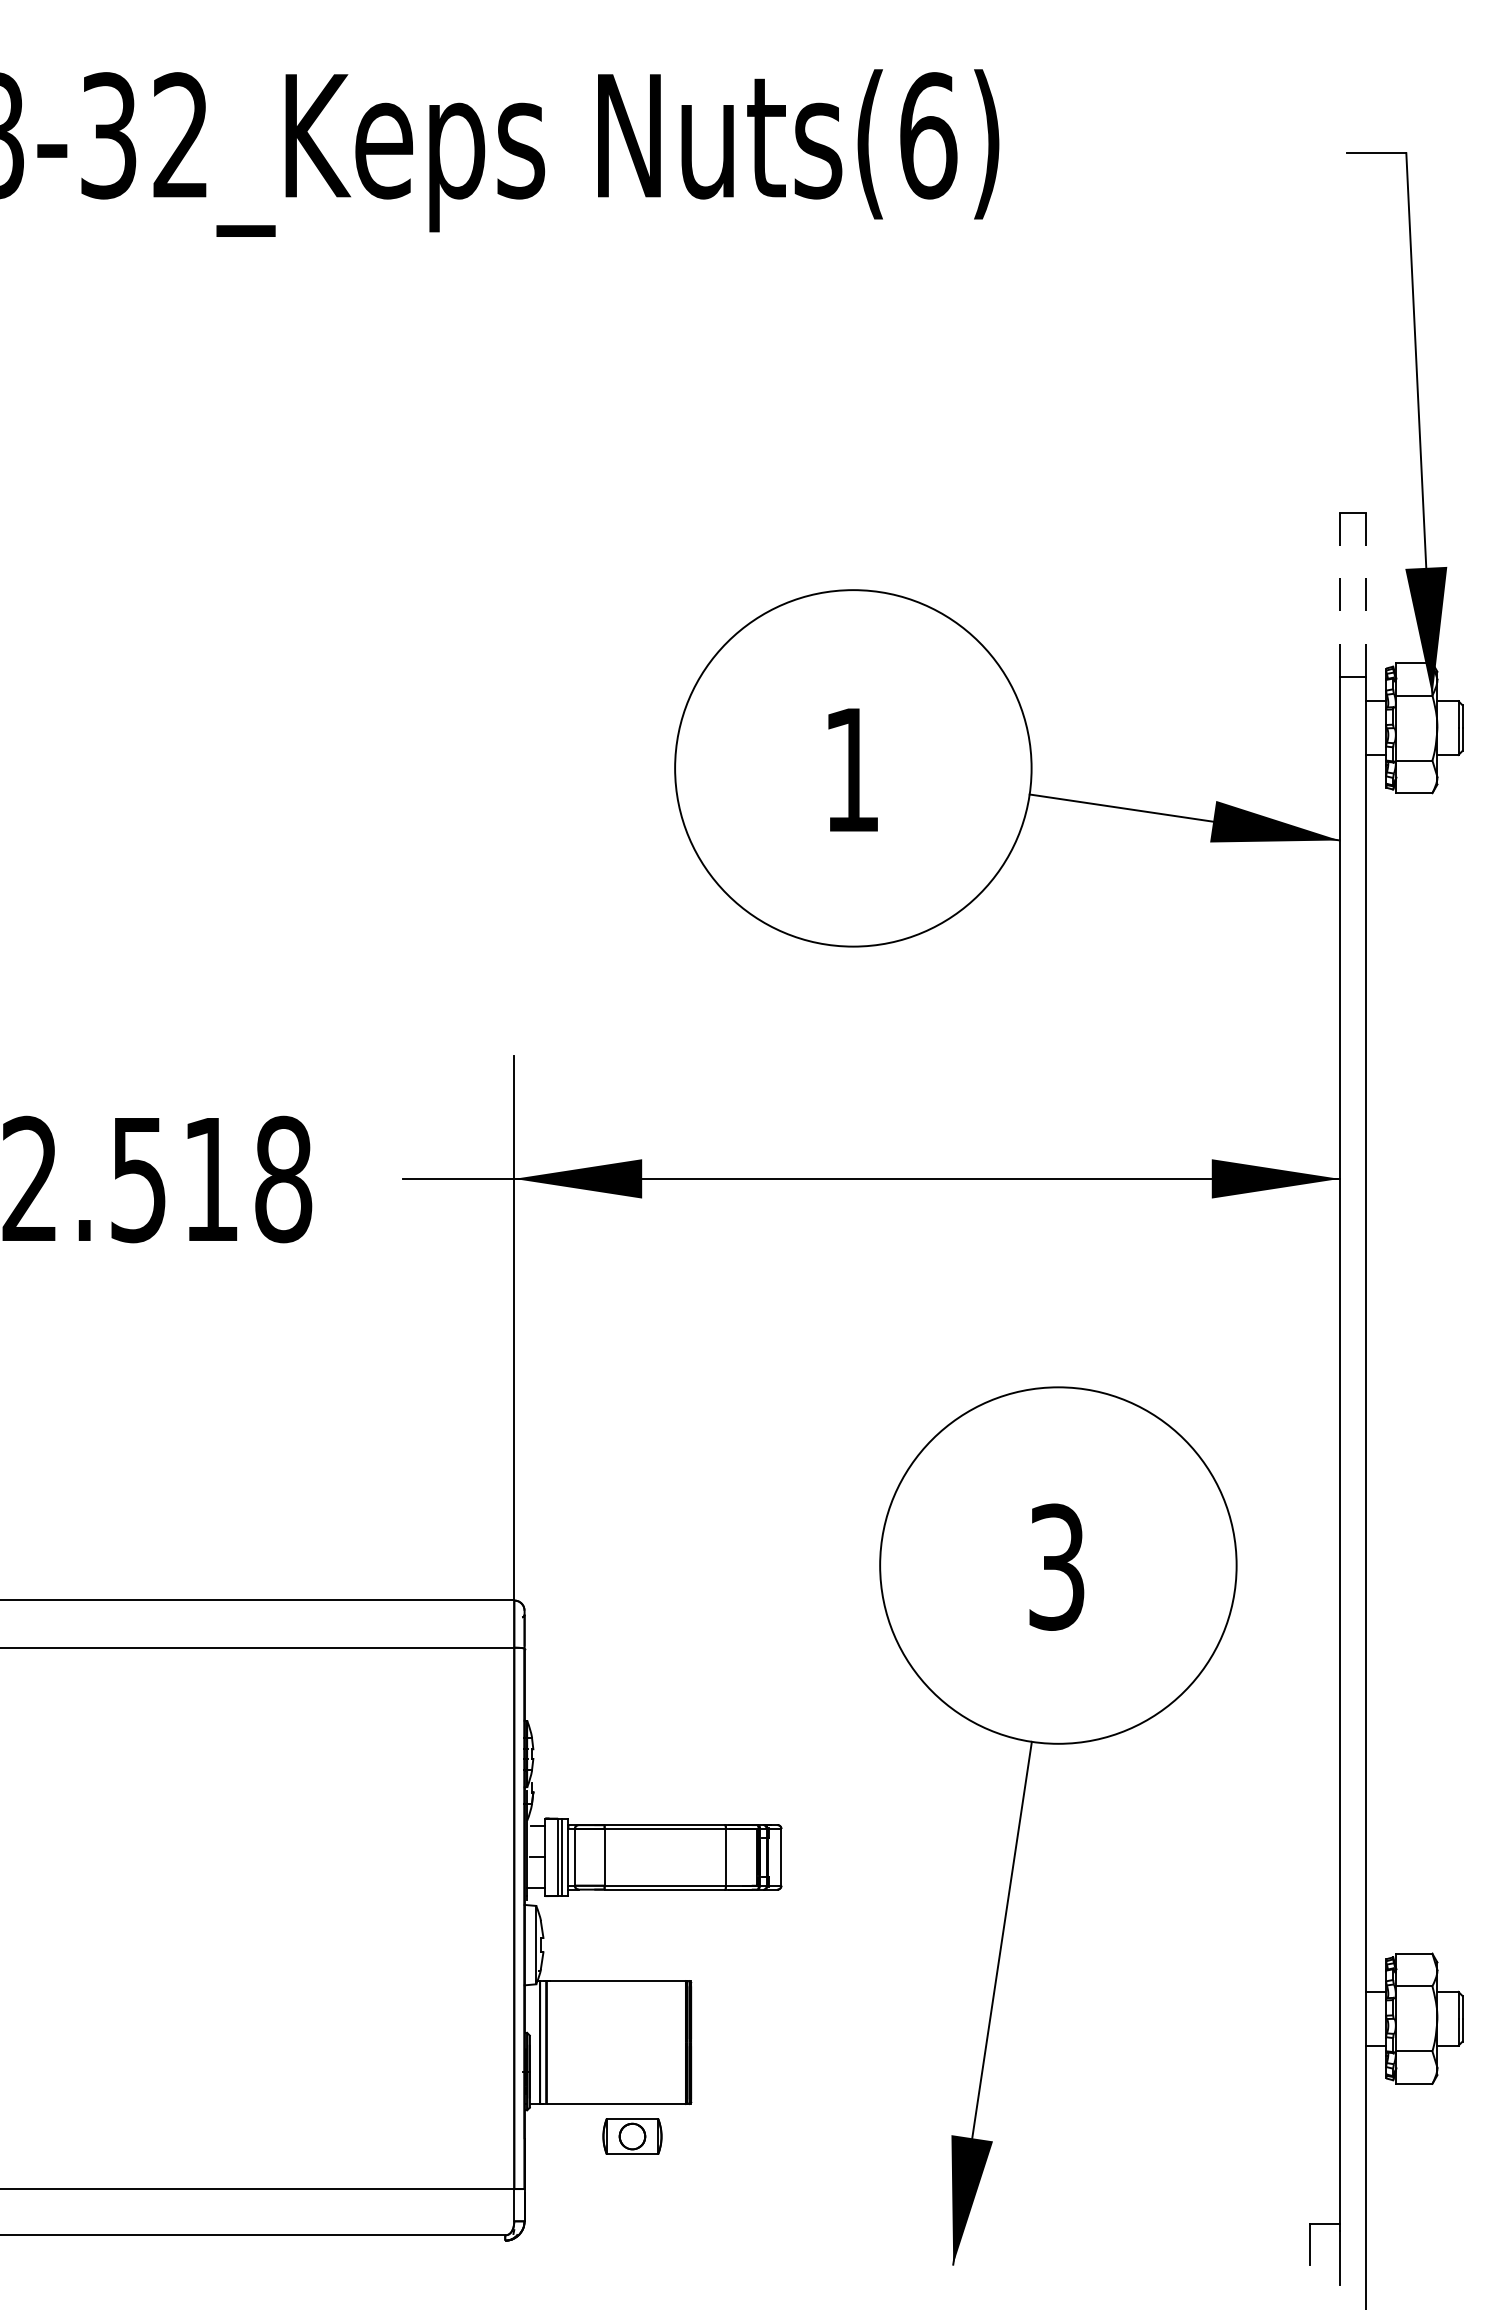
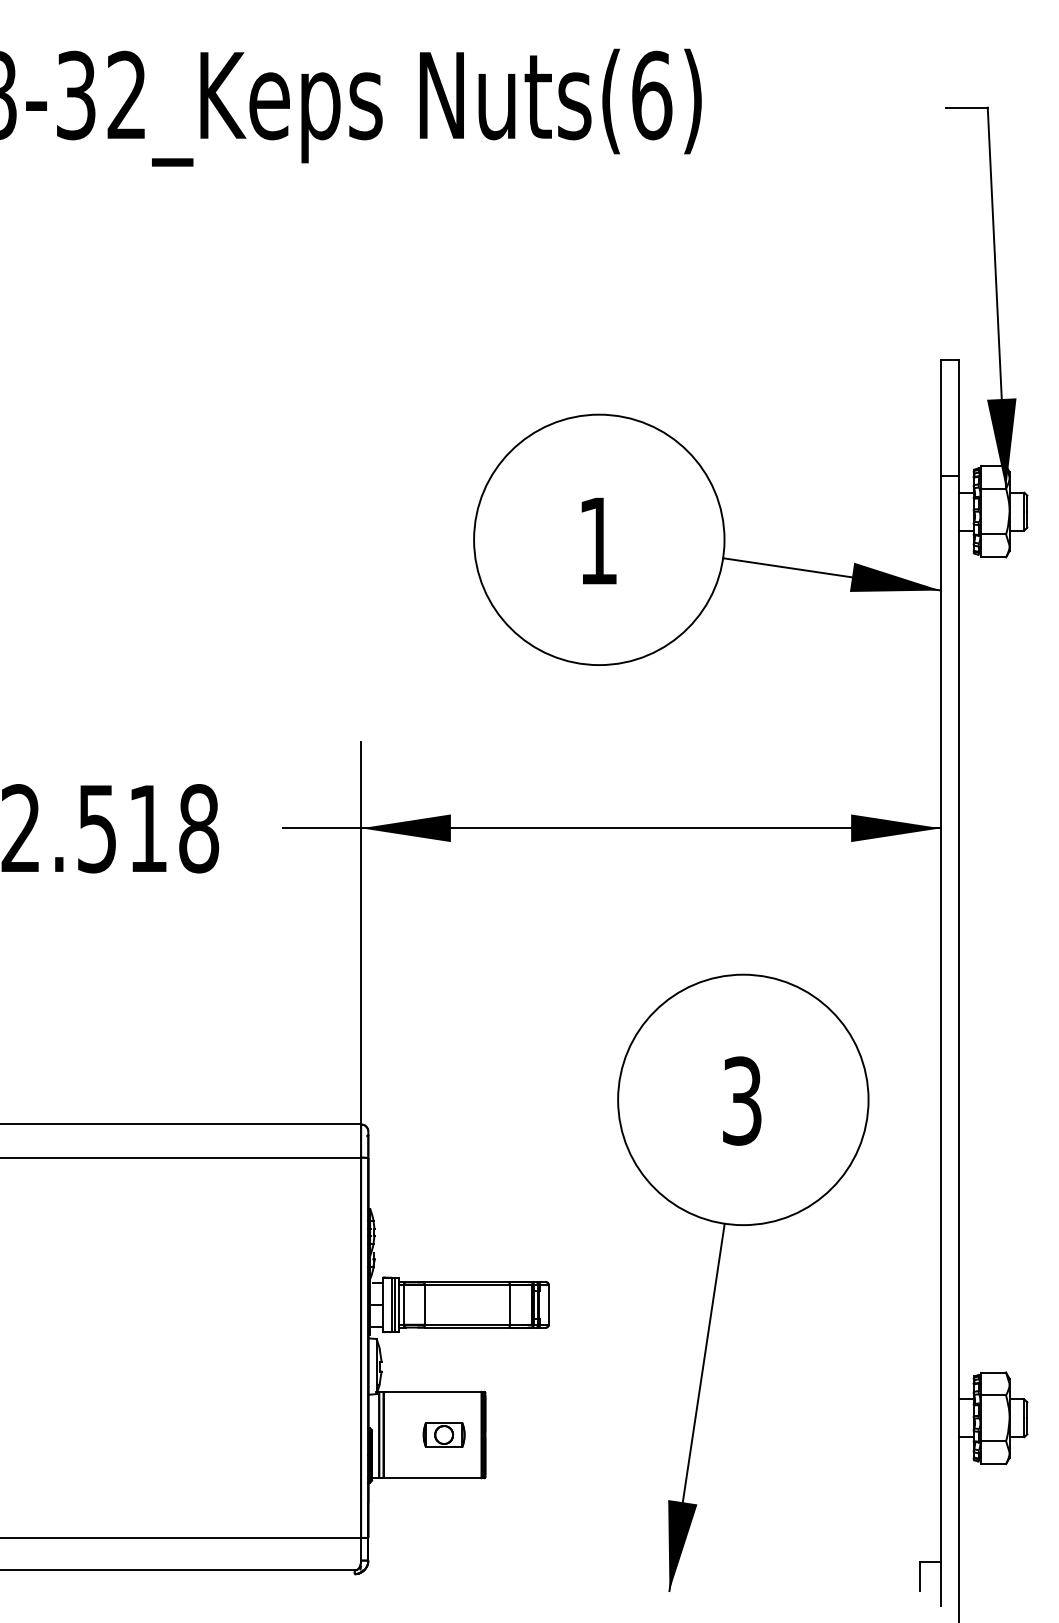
line: (1339, 594) -> (940, 417), dashed -> solid
line: (1365, 594) -> (959, 417), dashed -> solid
part: (632, 2136) -> (444, 1434), moved

